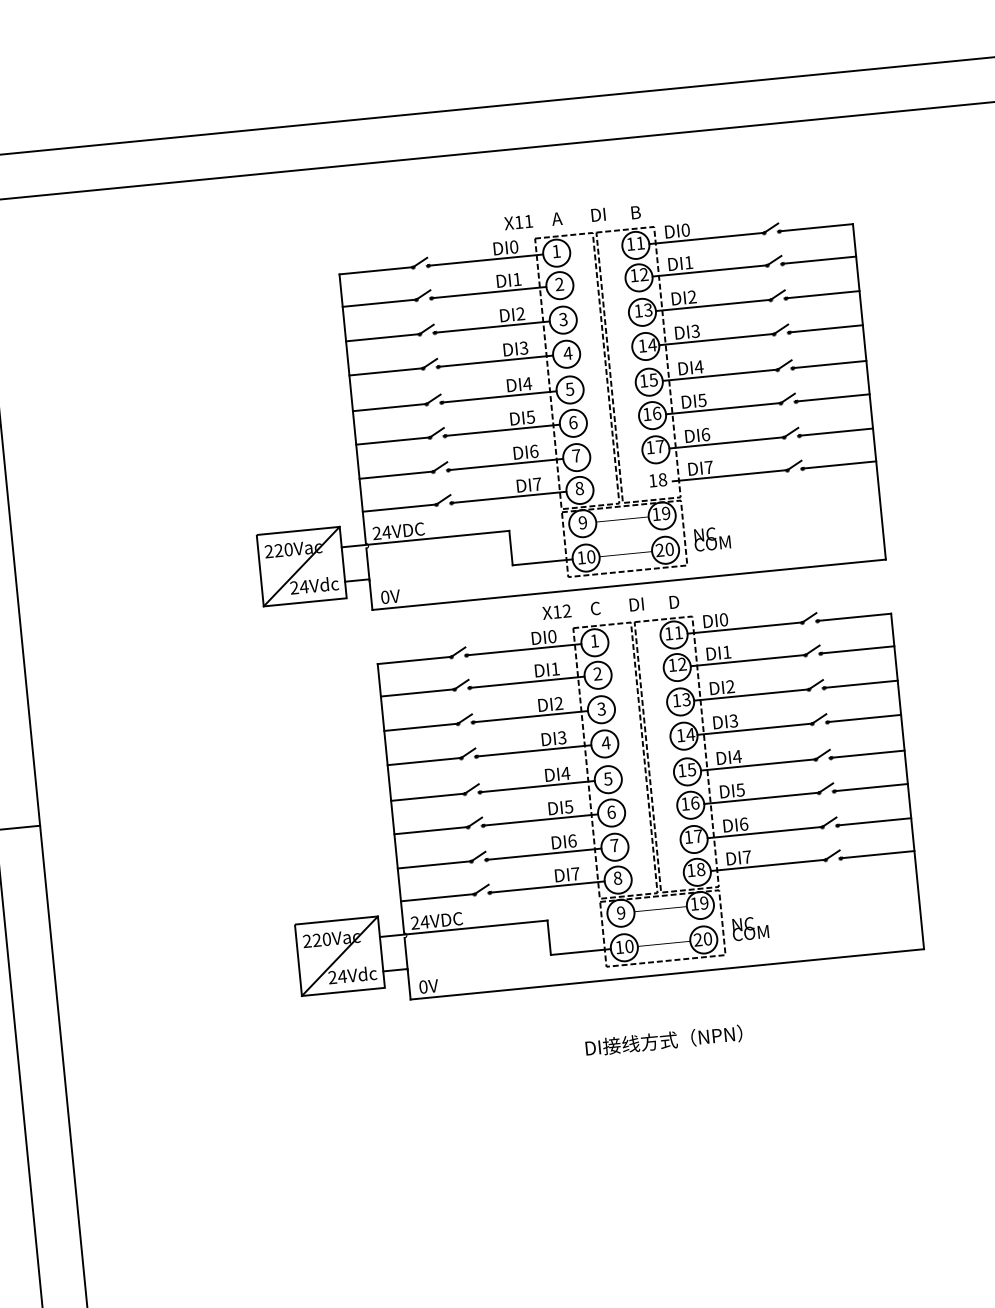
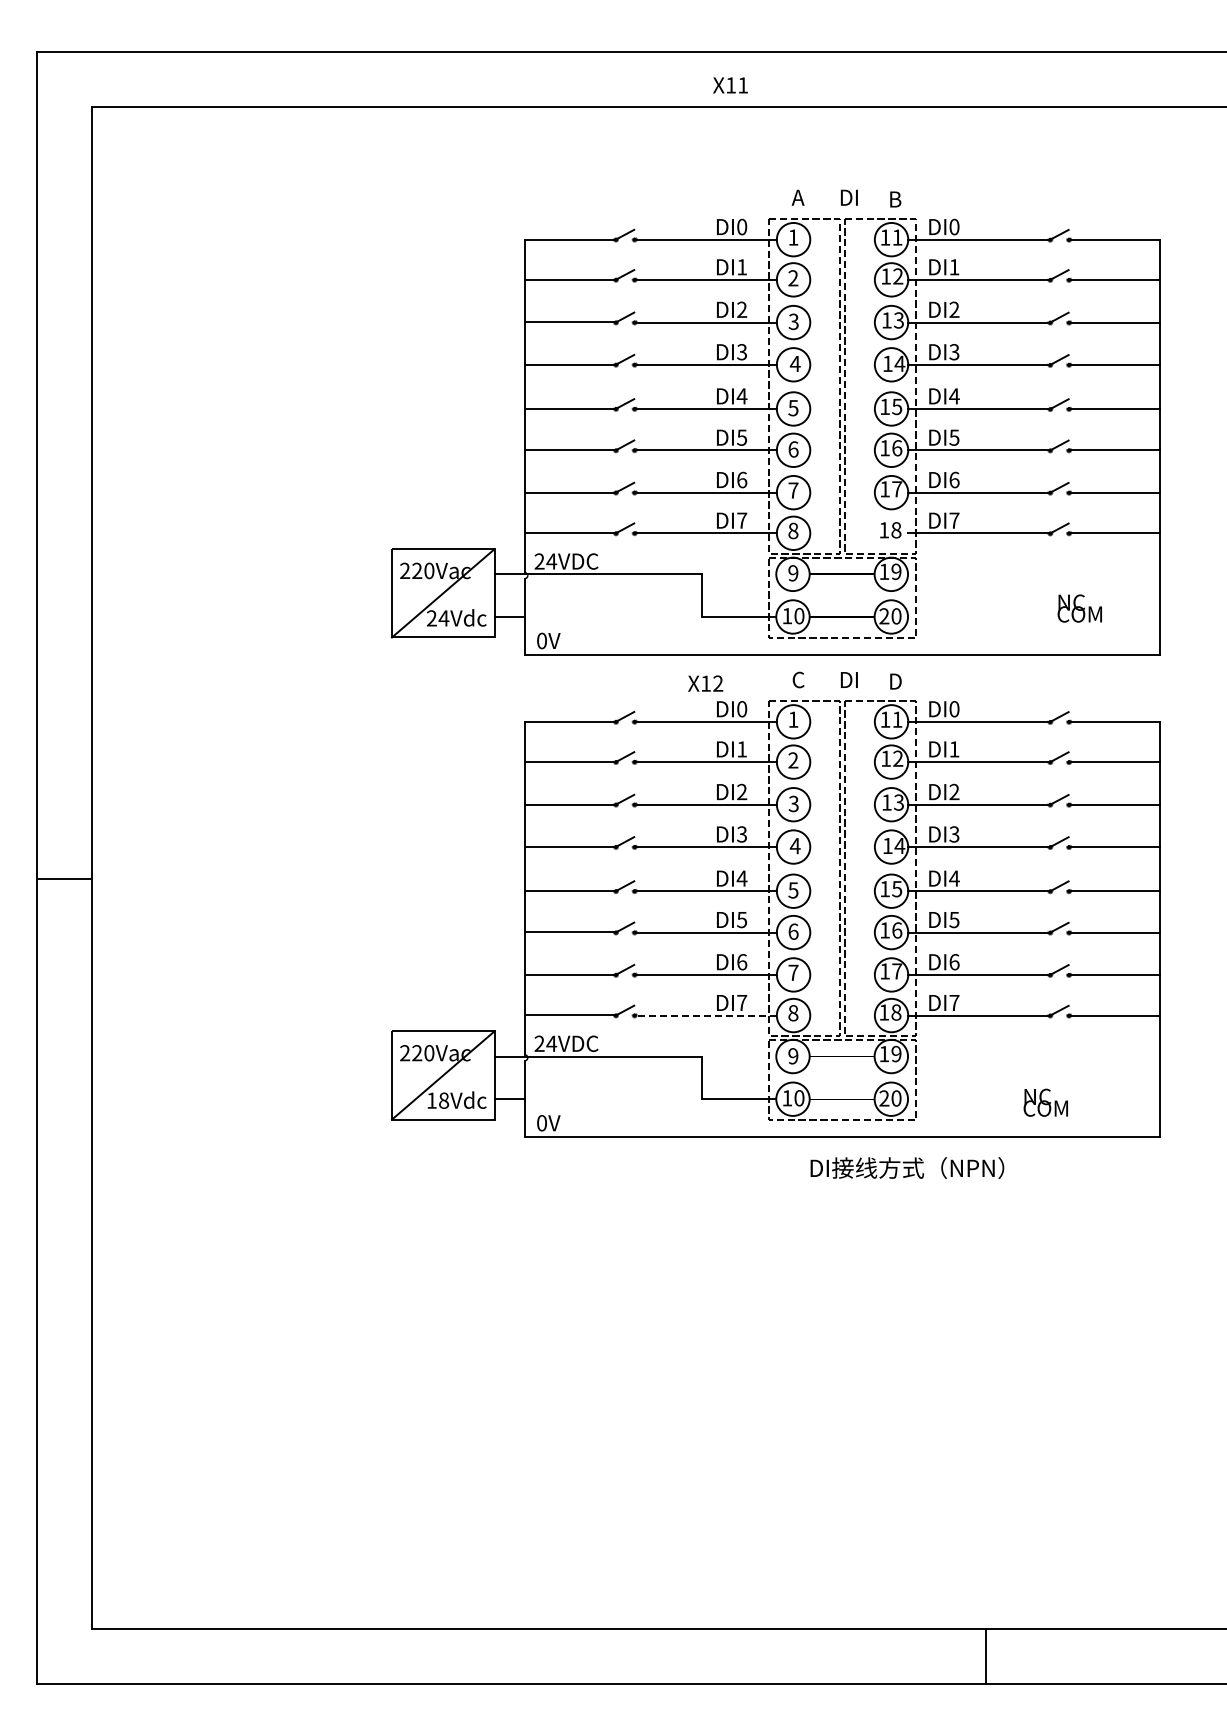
text: (518, 222) -> (730, 85), moved
text: (711, 538) -> (1079, 608), moved
text: (556, 611) -> (705, 683), moved
line: (547, 887) -> (705, 1015), solid -> dashed
text: (750, 928) -> (1045, 1102), moved
text: (337, 976) -> (437, 1100), 24Vdc -> 18Vdc
text: (664, 1040) -> (907, 1167), moved

